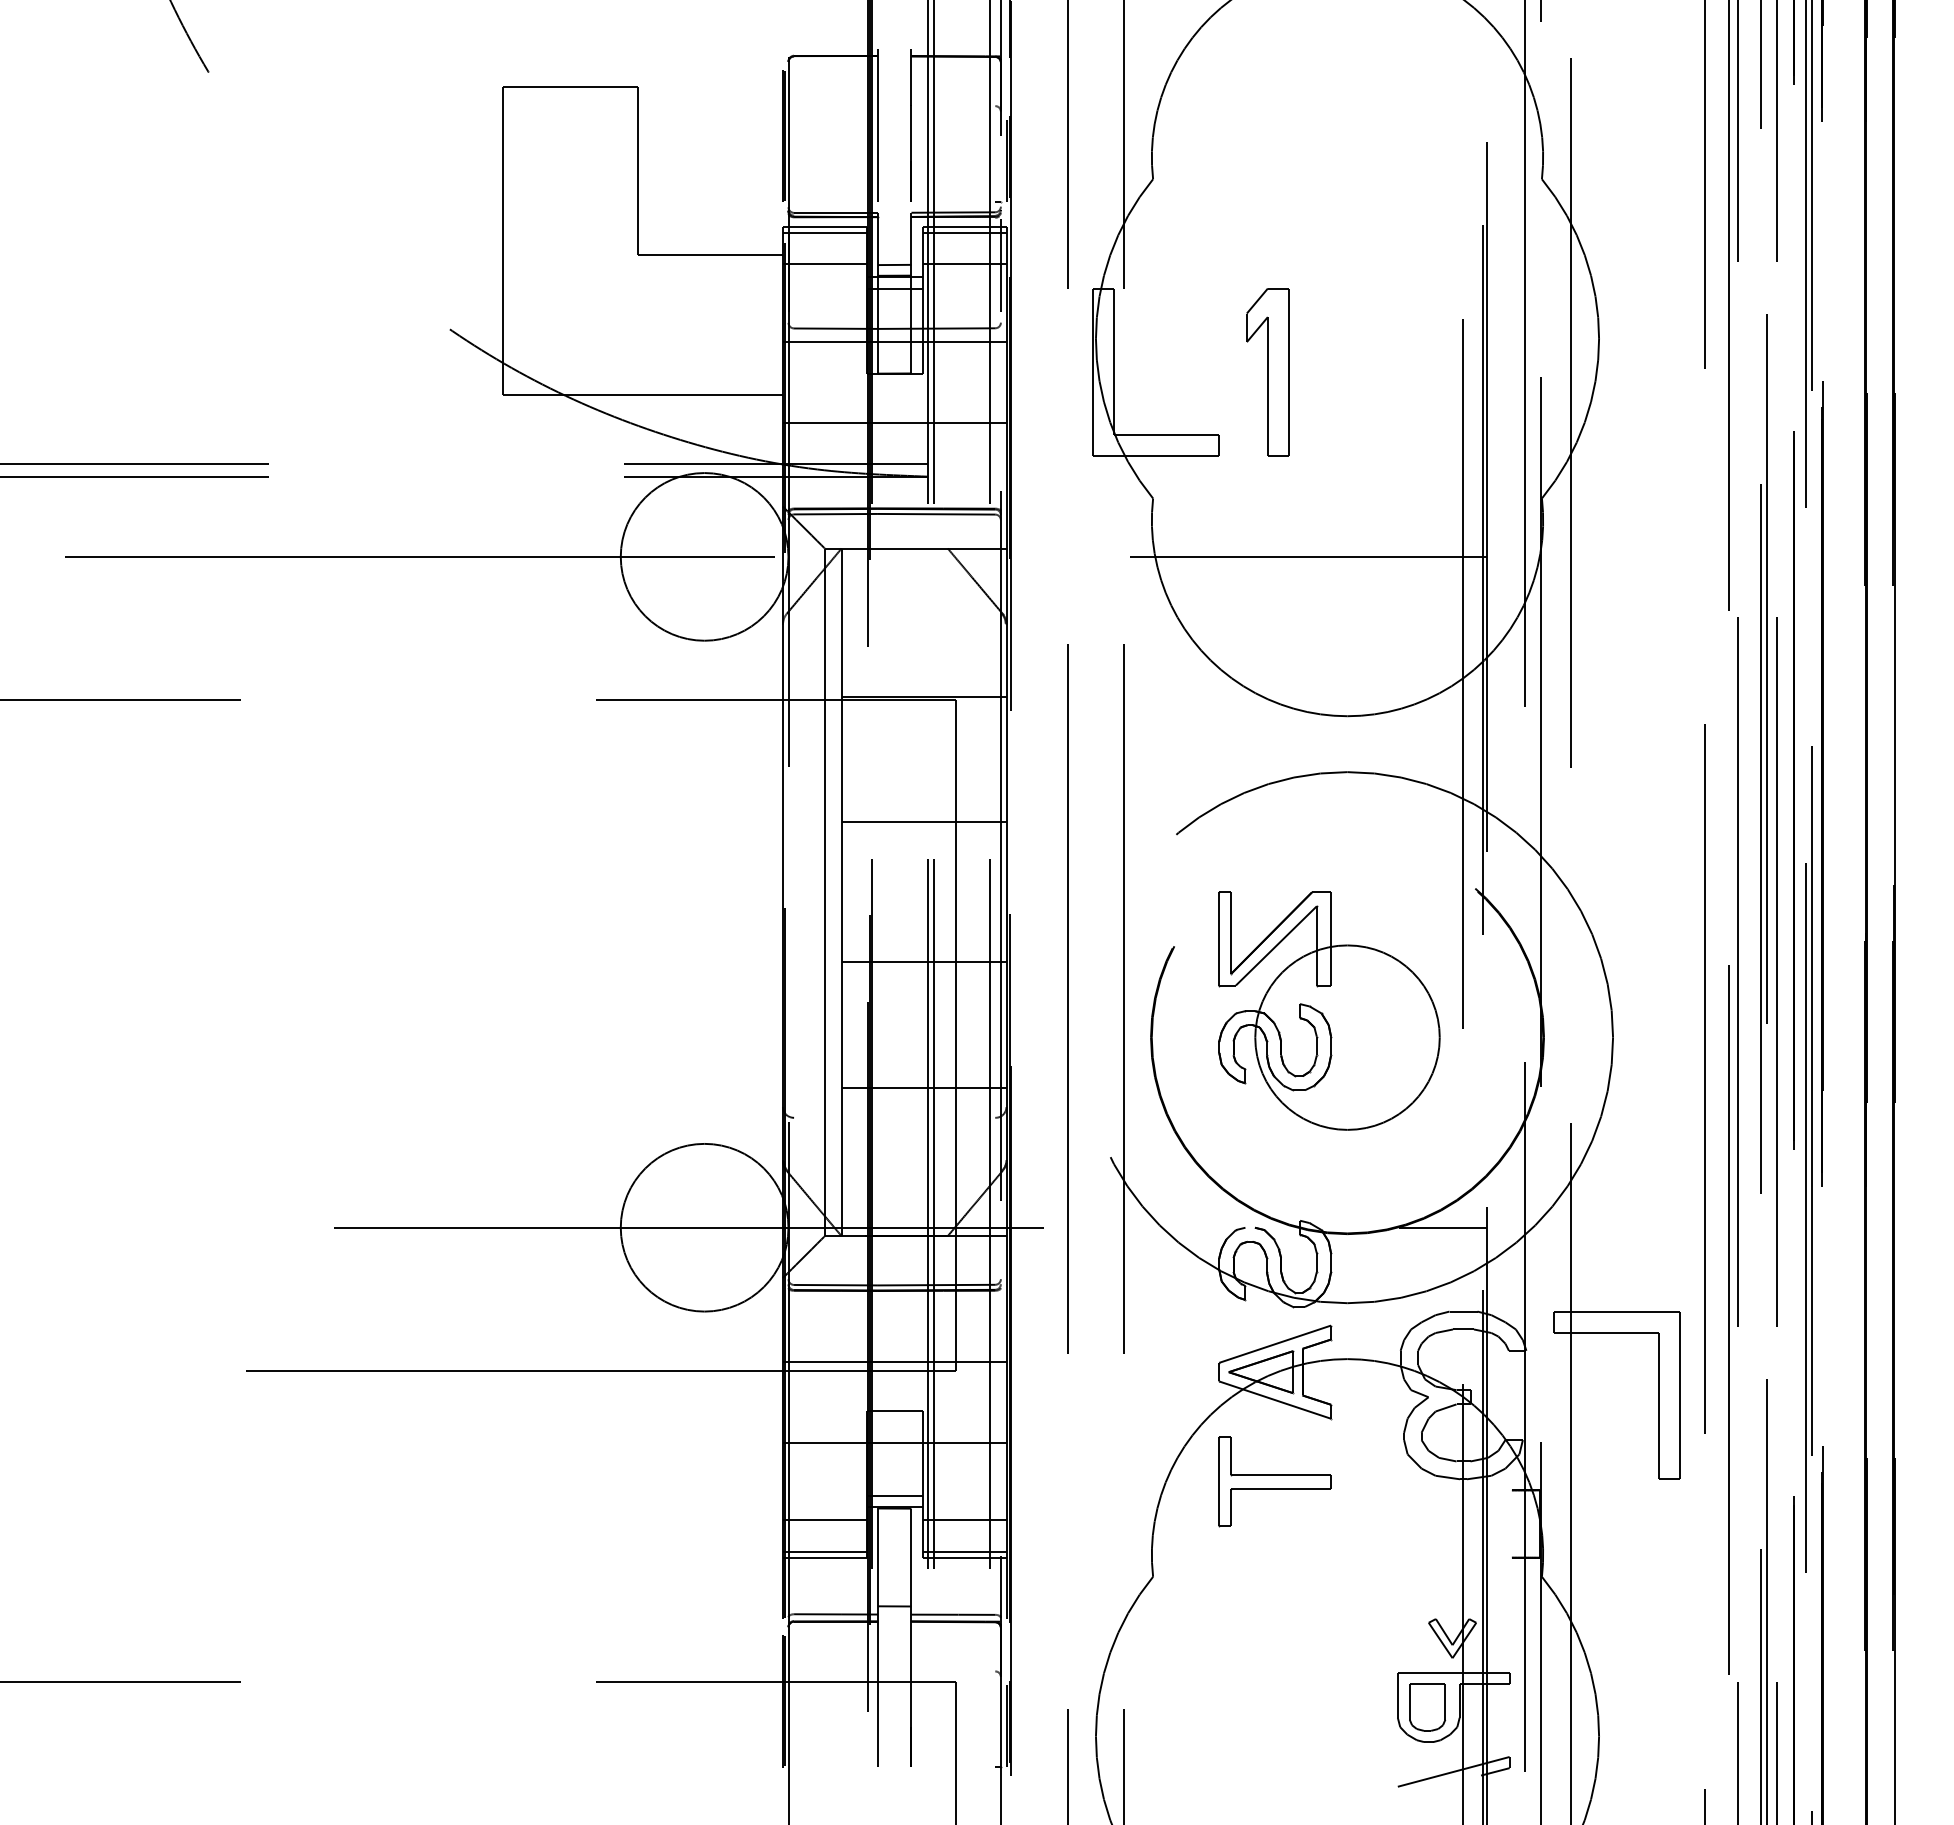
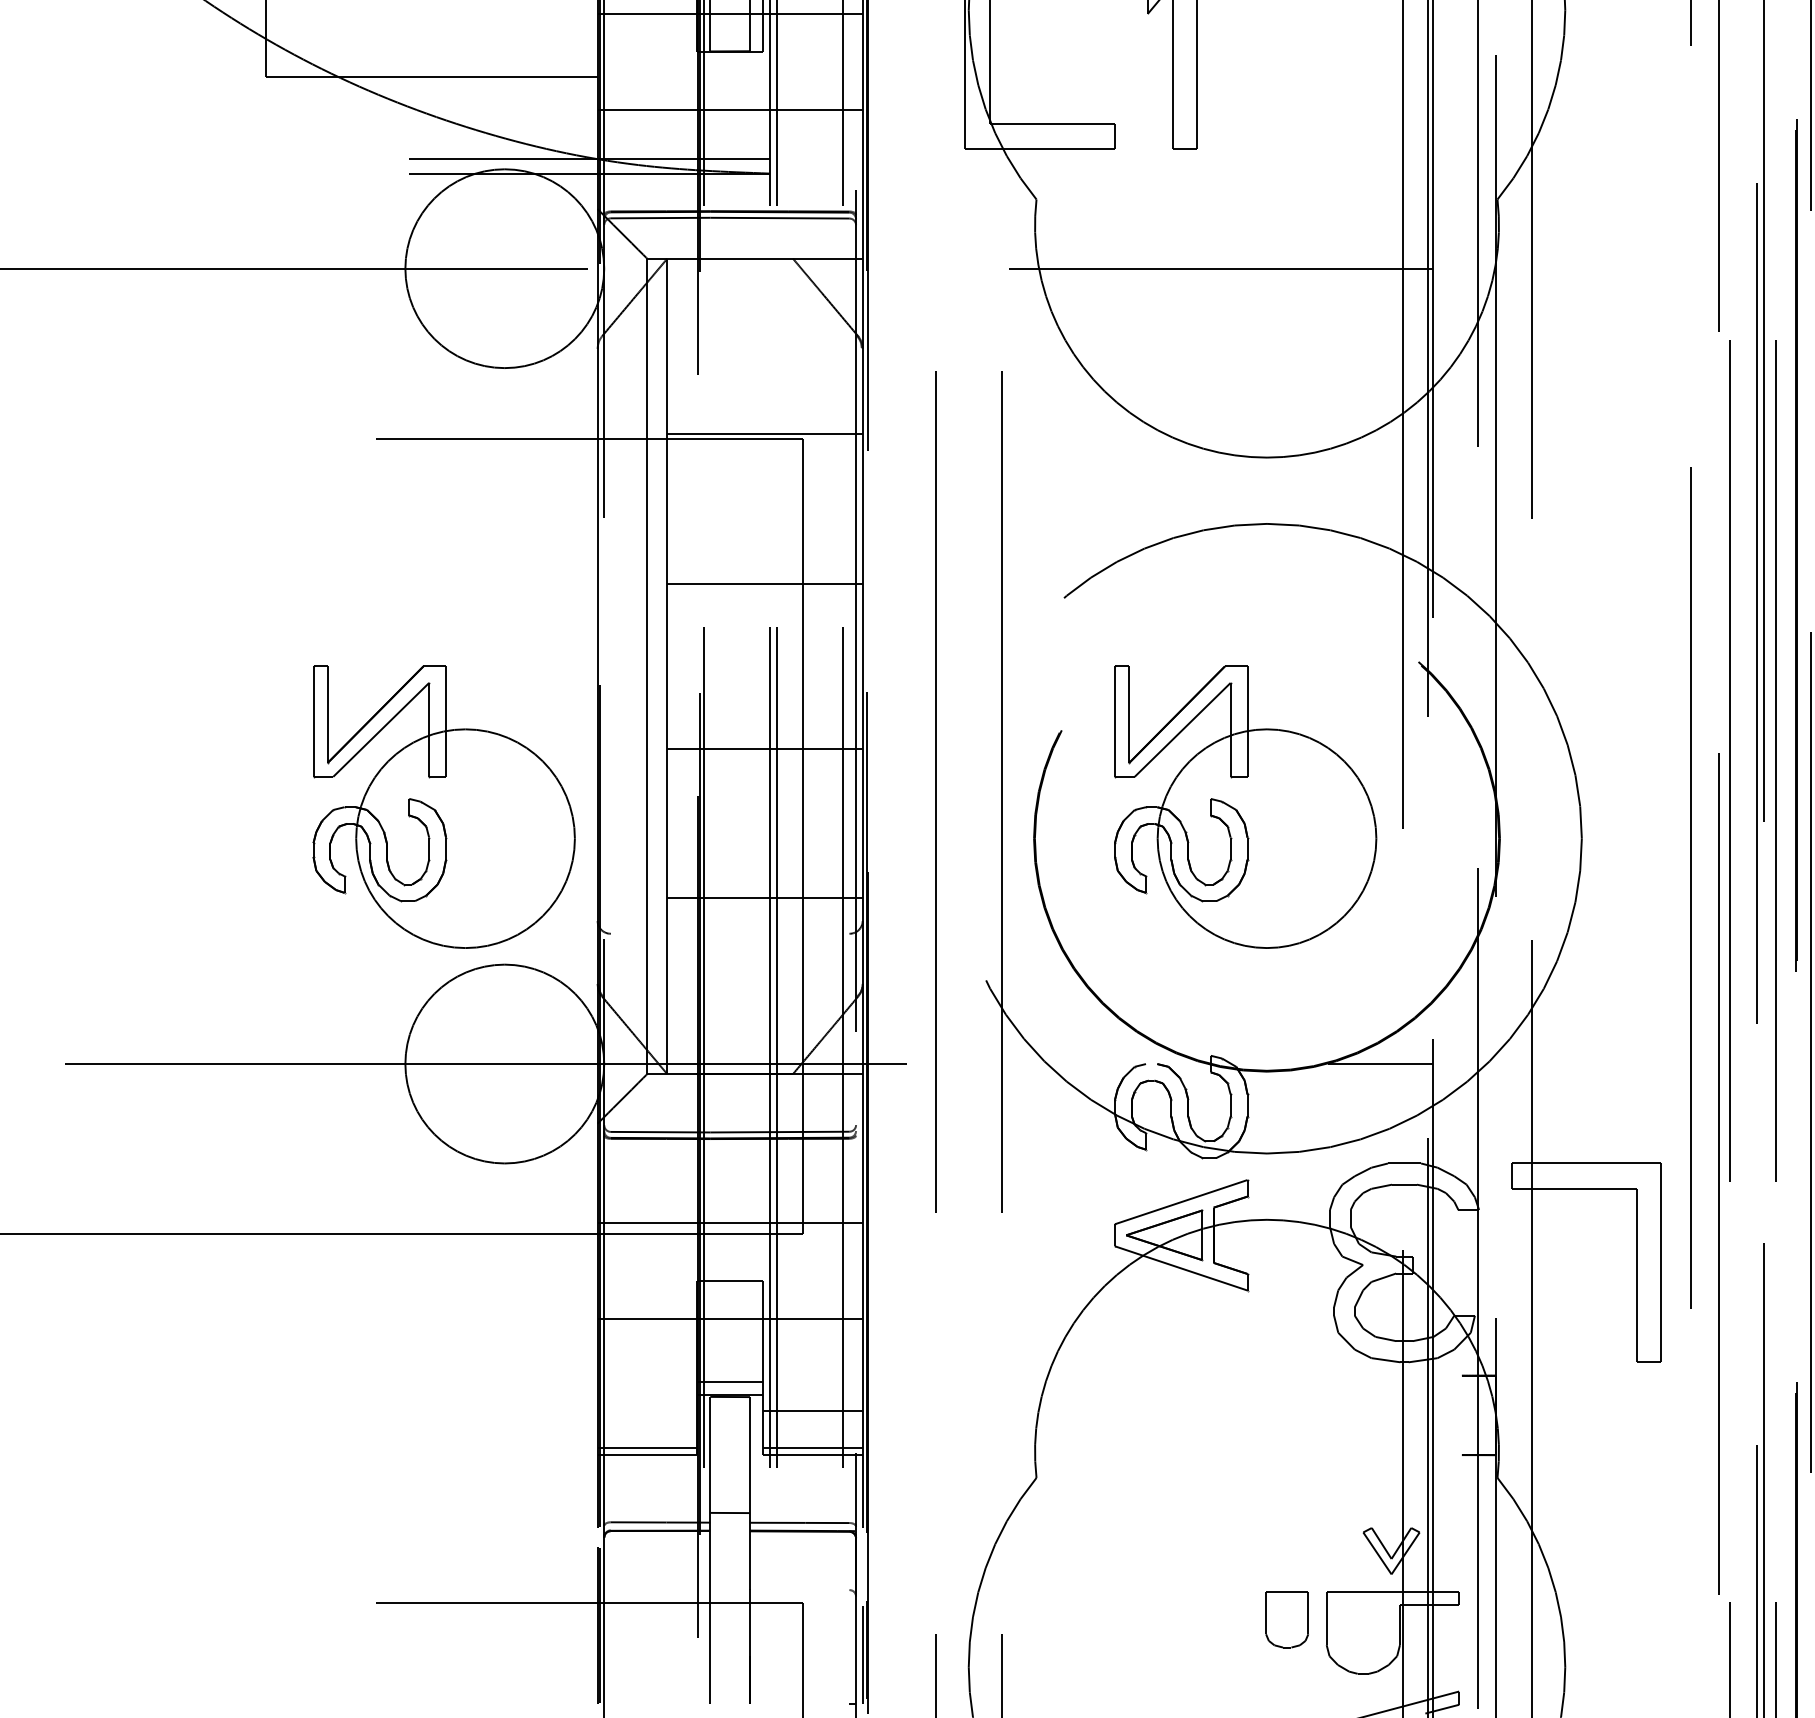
part: (653, 1010) -> (444, 806), added
part: (1274, 1481) -> (1180, 1364), removed
line: (824, 1520) -> (646, 1411), removed
part: (1427, 1707) -> (1287, 1619), moved

